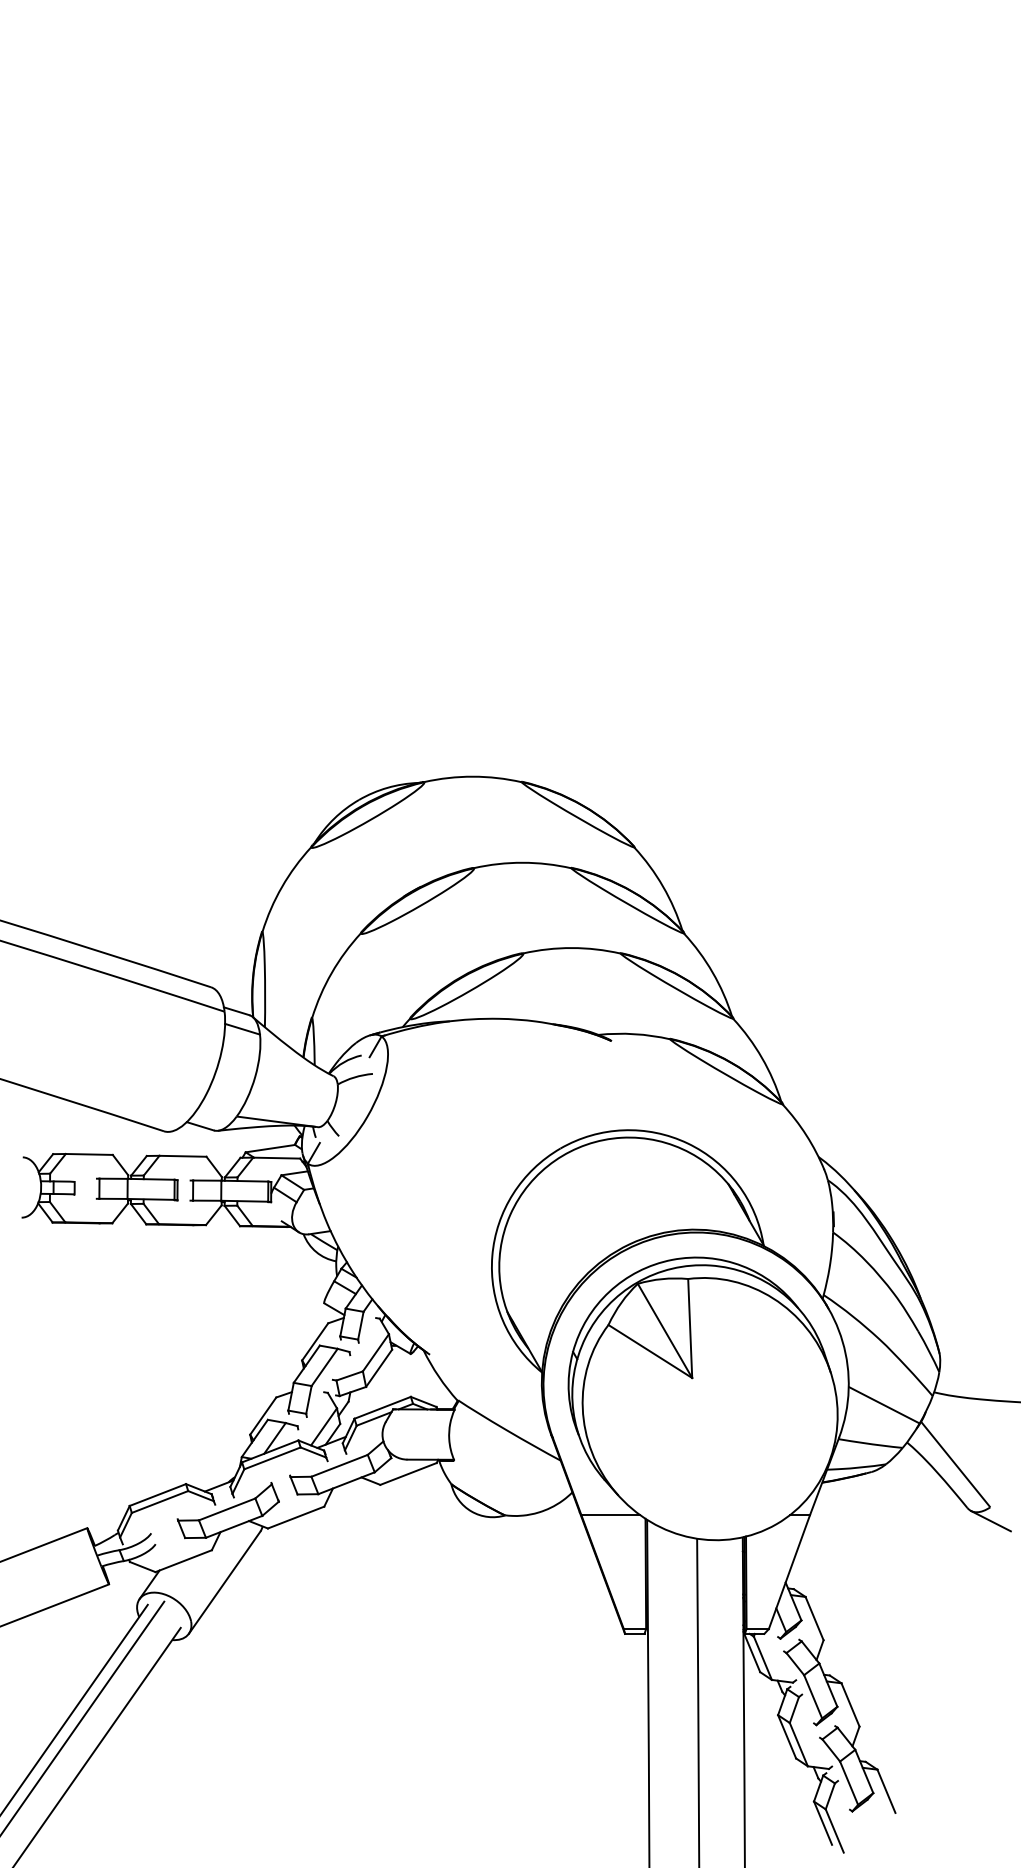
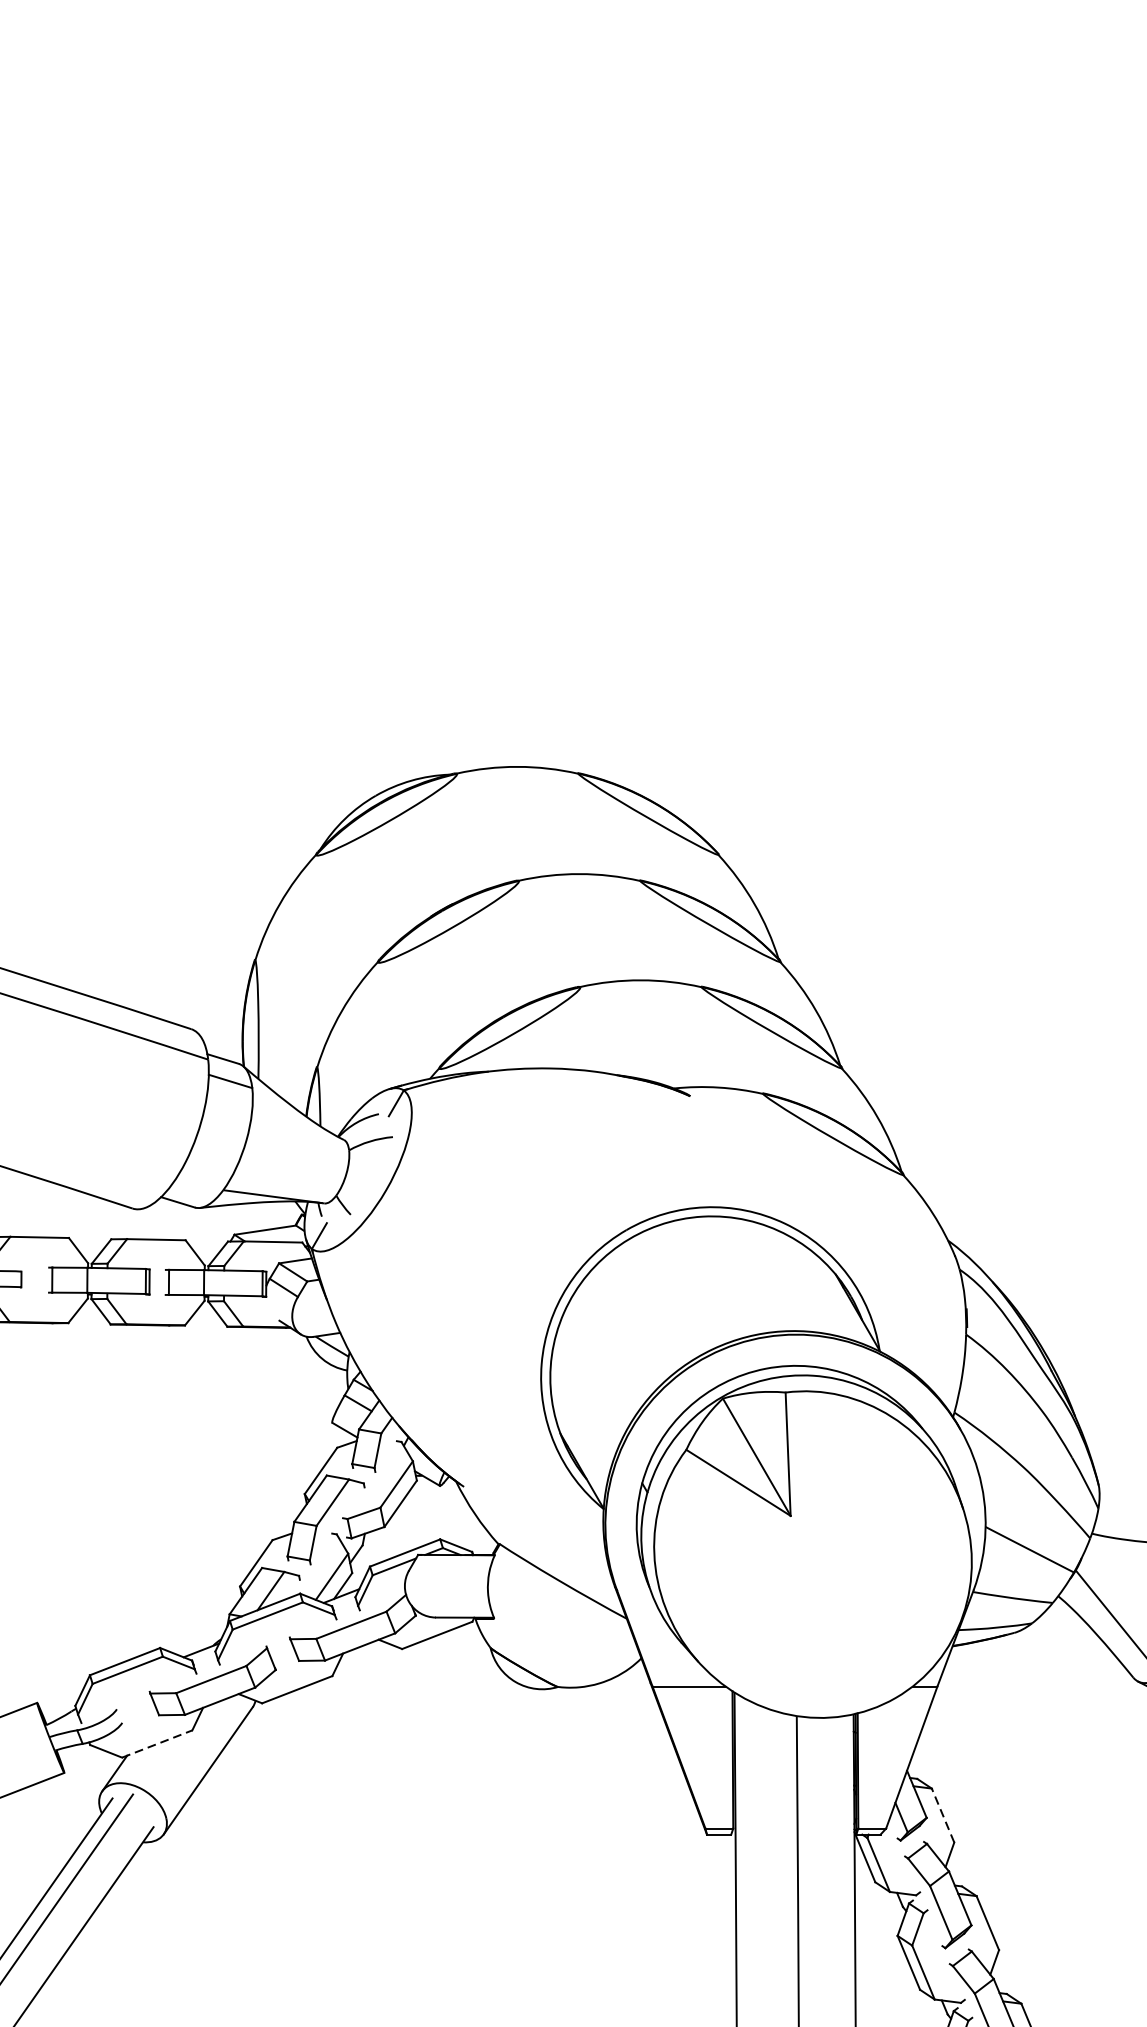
line: (184, 1560) -> (158, 1743), solid -> dashed
line: (814, 1618) -> (942, 1815), solid -> dashed

